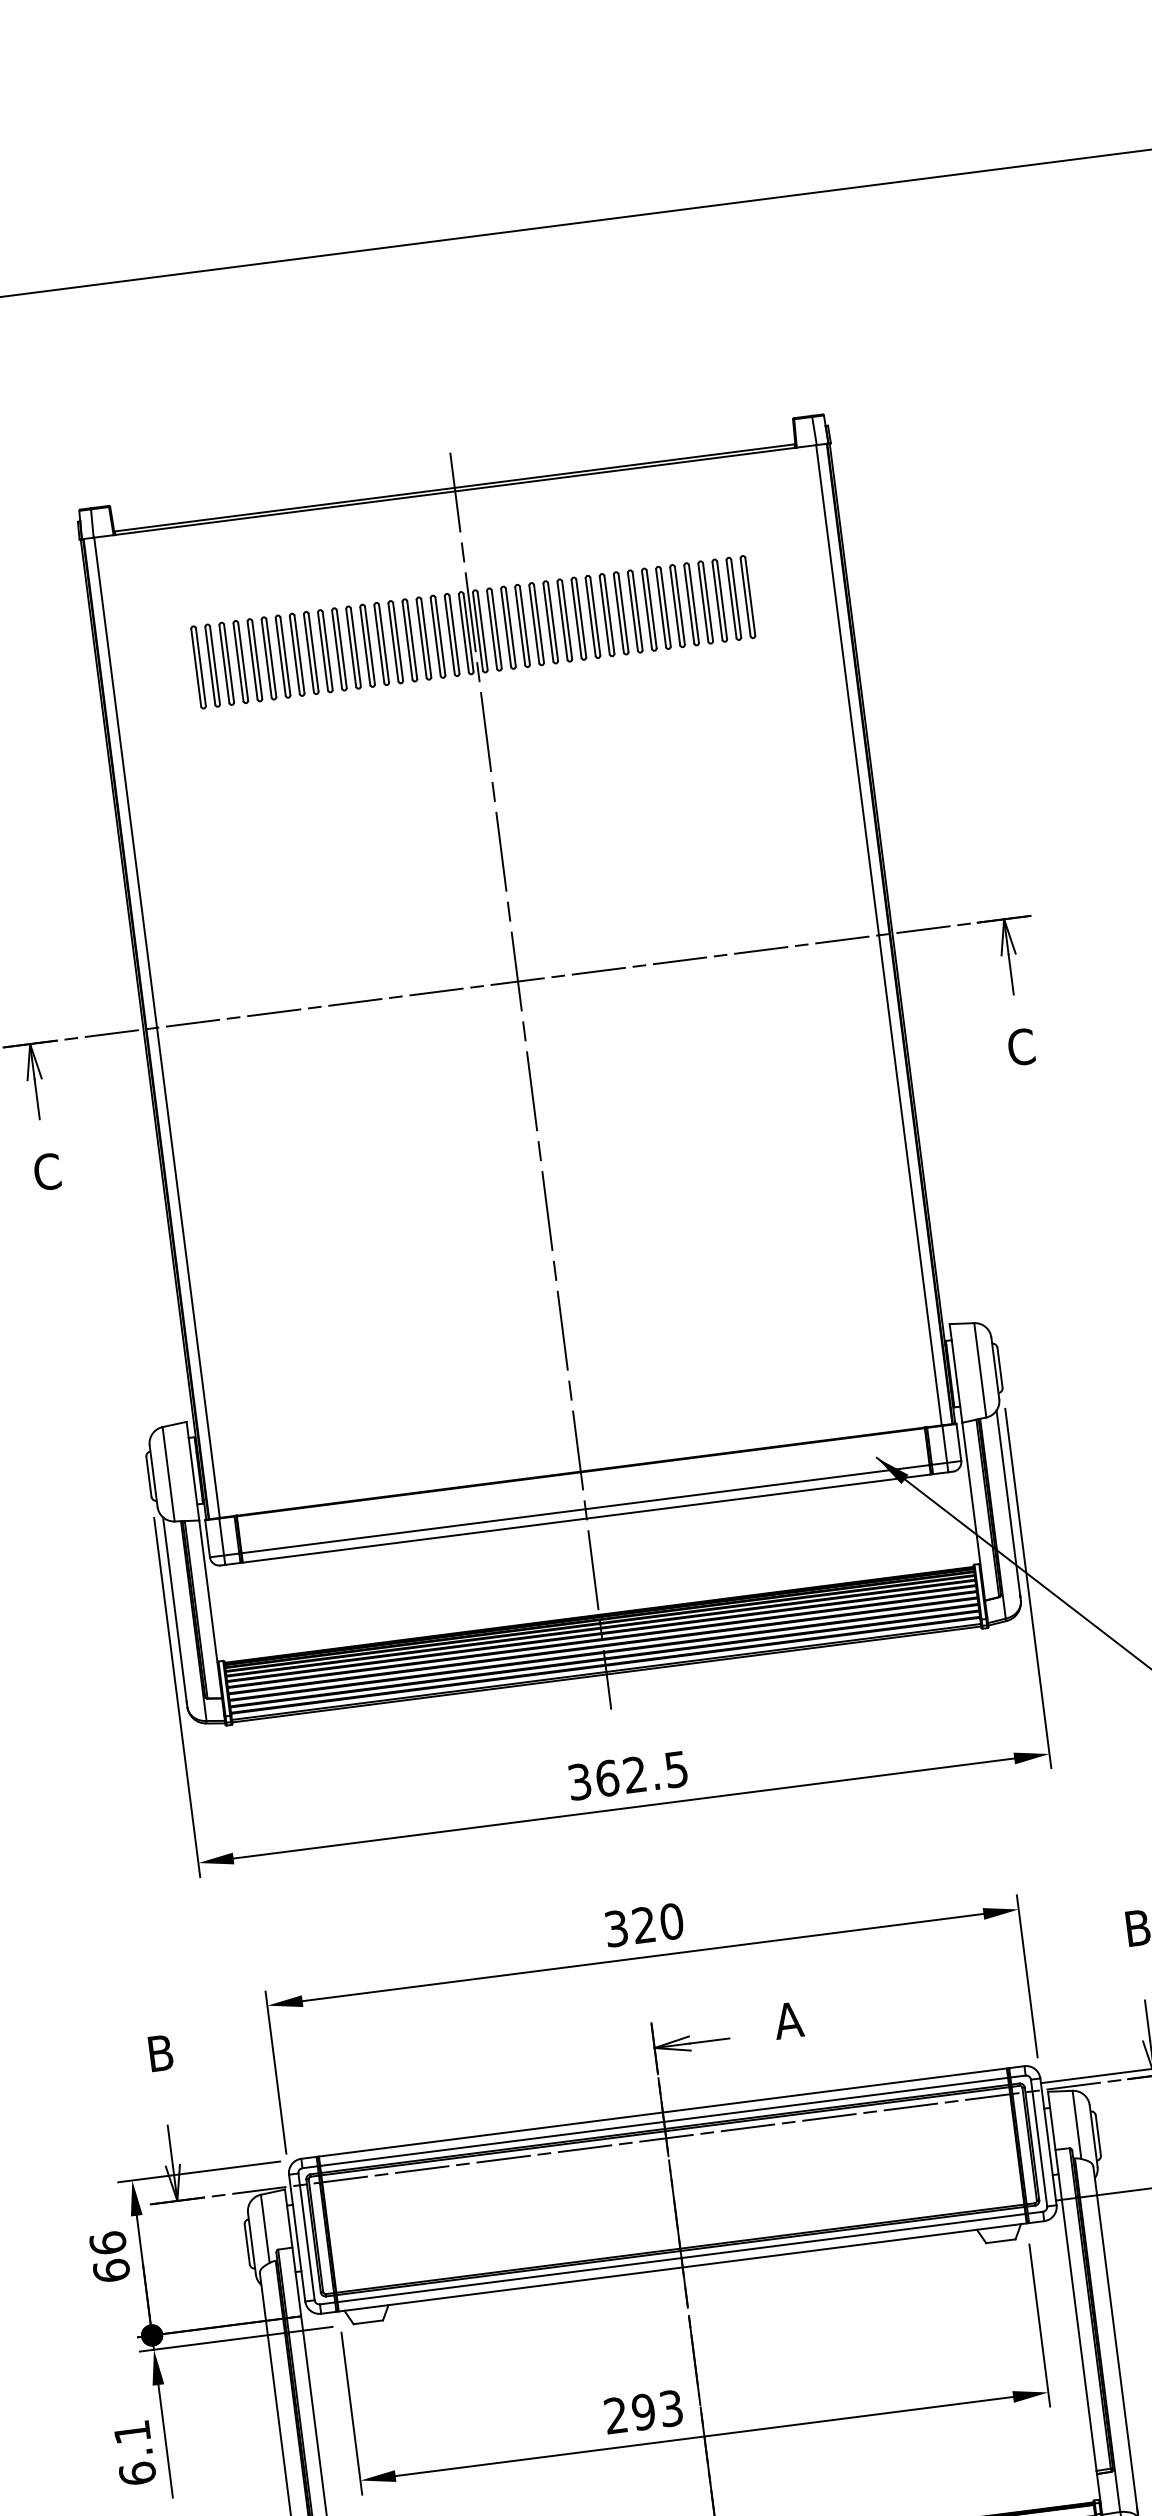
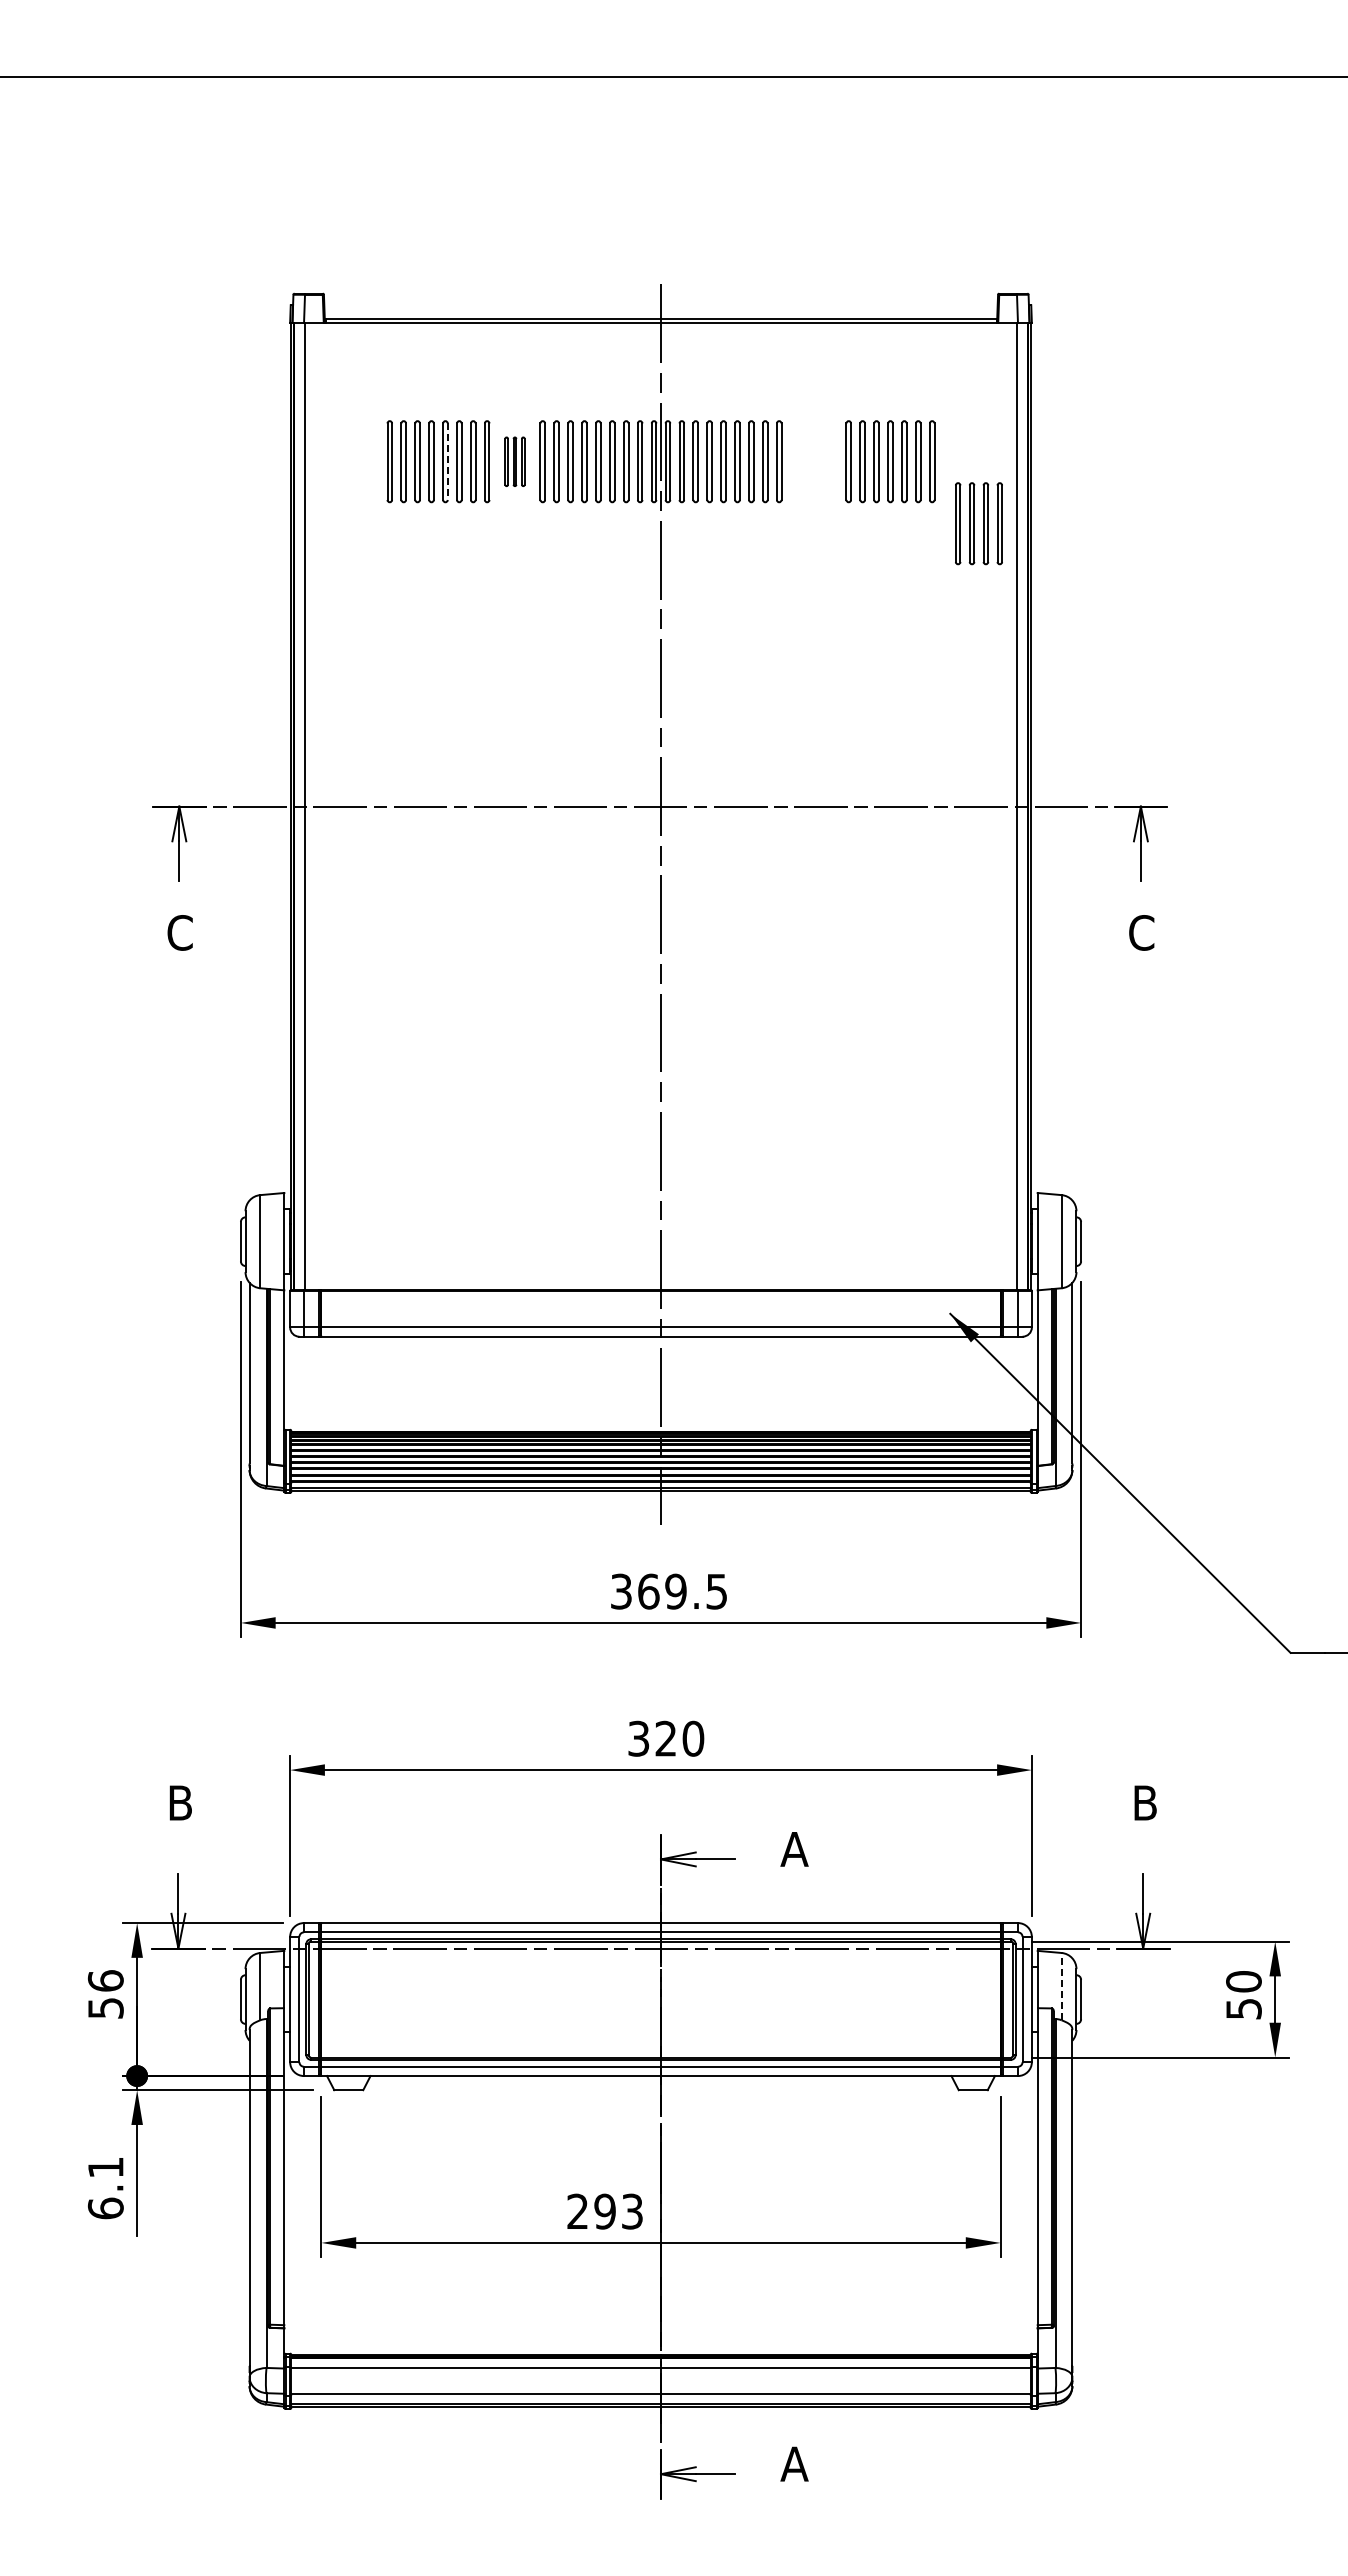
part: (627, 612) -> (978, 523), moved
part: (324, 651) -> (514, 461), size x0.6
line: (257, 660) -> (447, 462), solid -> dashed
text: (634, 1774) -> (675, 1591), 362.5 -> 369.5
line: (1076, 2124) -> (1061, 1986), solid -> dashed
text: (111, 2270) -> (105, 2007), 66 -> 56

